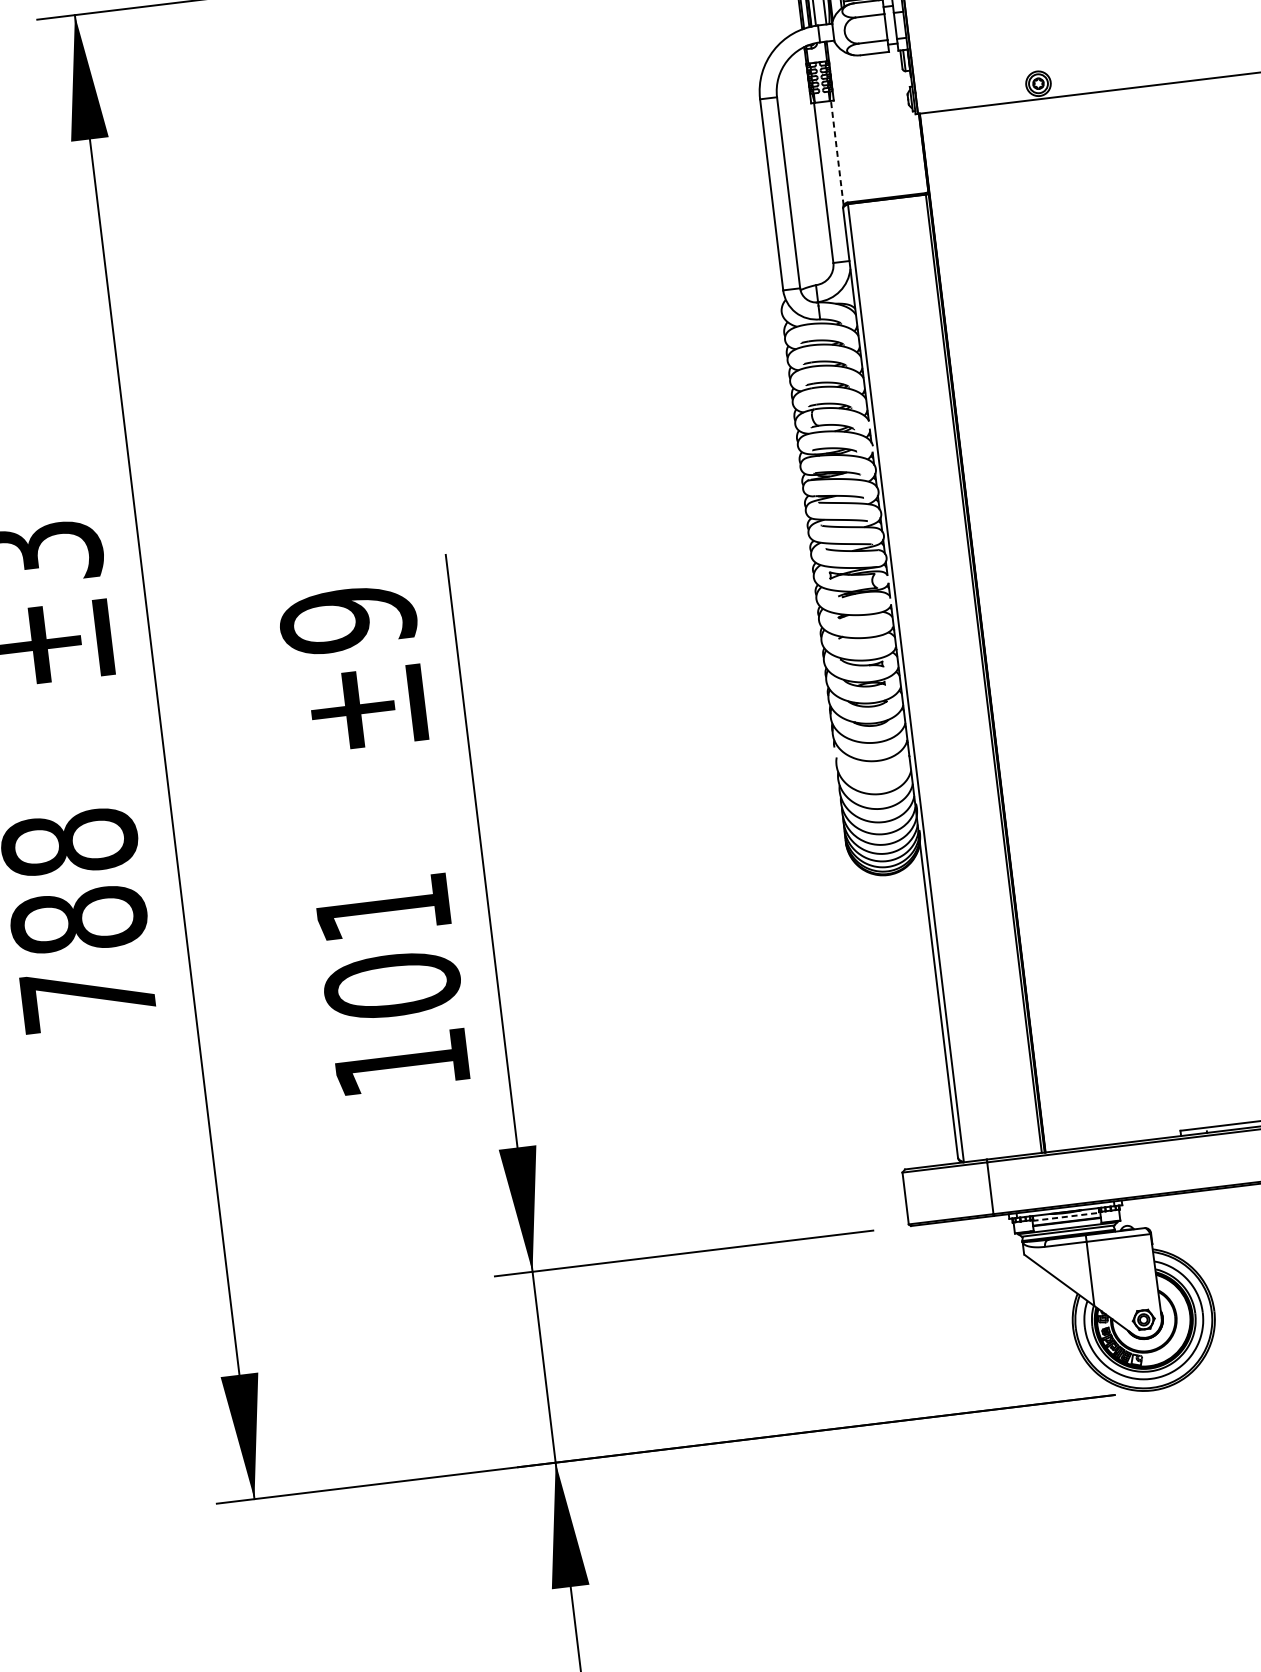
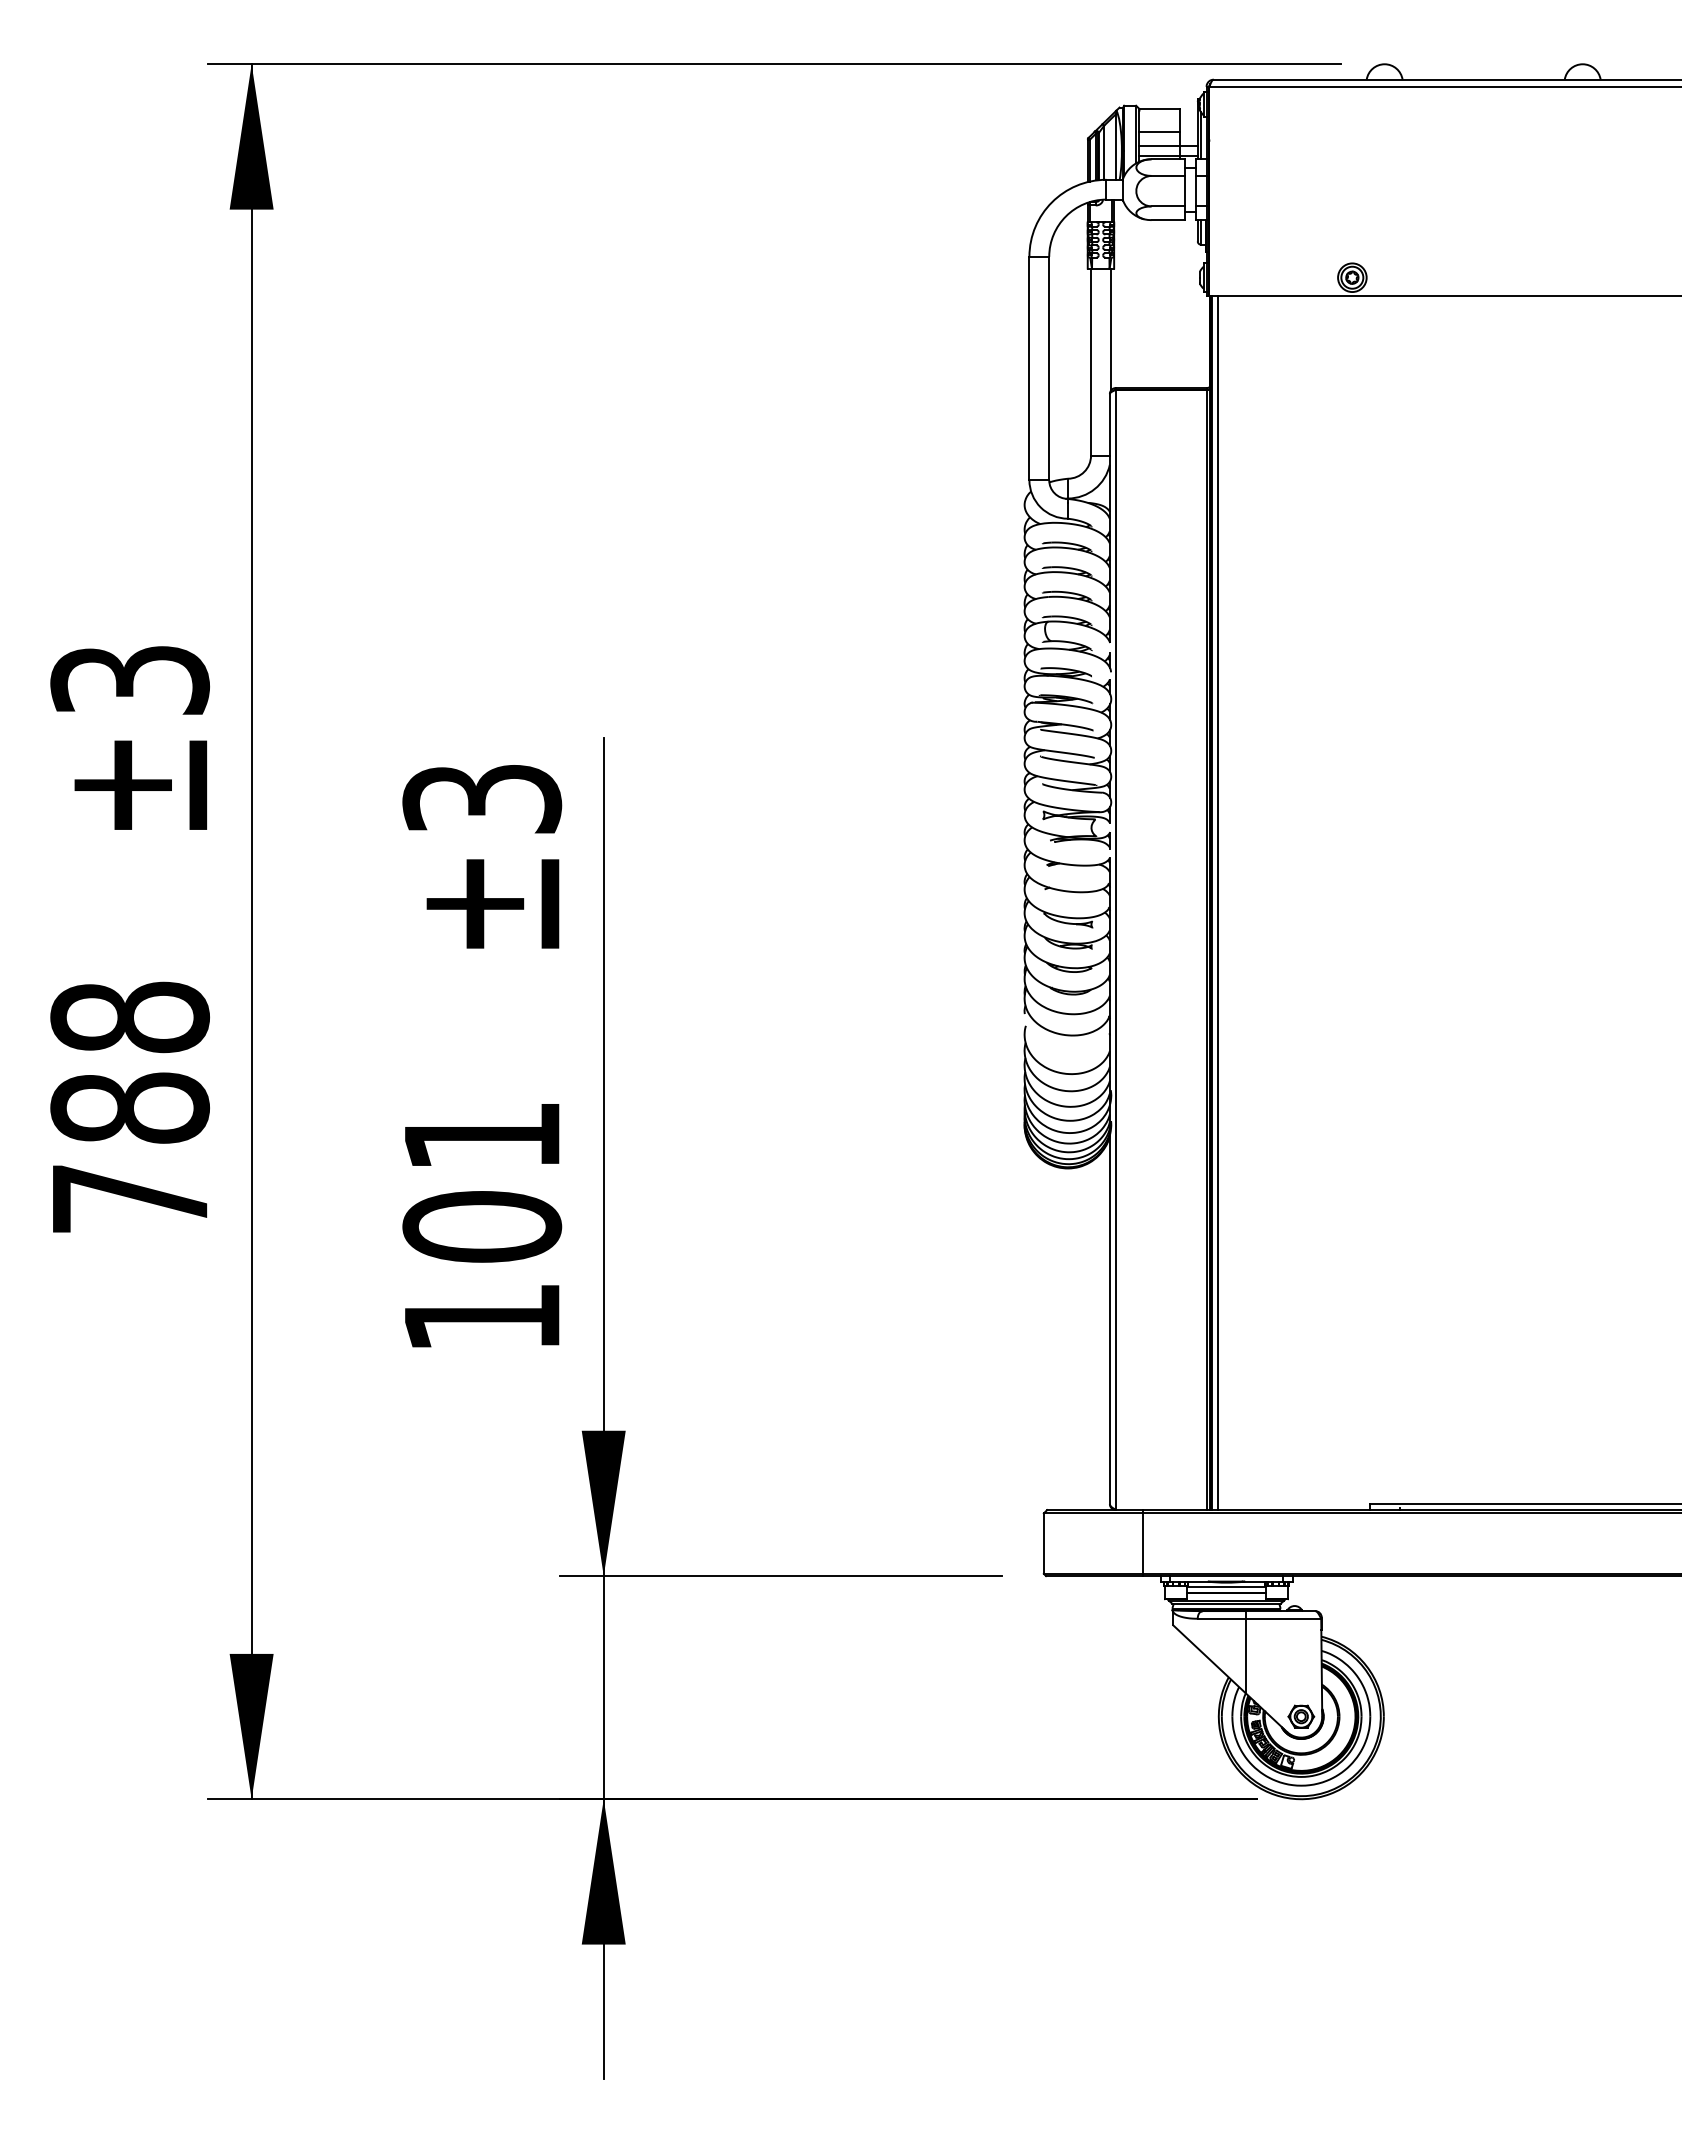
line: (836, 153) -> (1110, 329), dashed -> solid
text: (347, 620) -> (481, 799), ±9 -> ±3
line: (987, 632) -> (1217, 902), added
line: (1066, 1217) -> (1226, 1587), dashed -> solid

